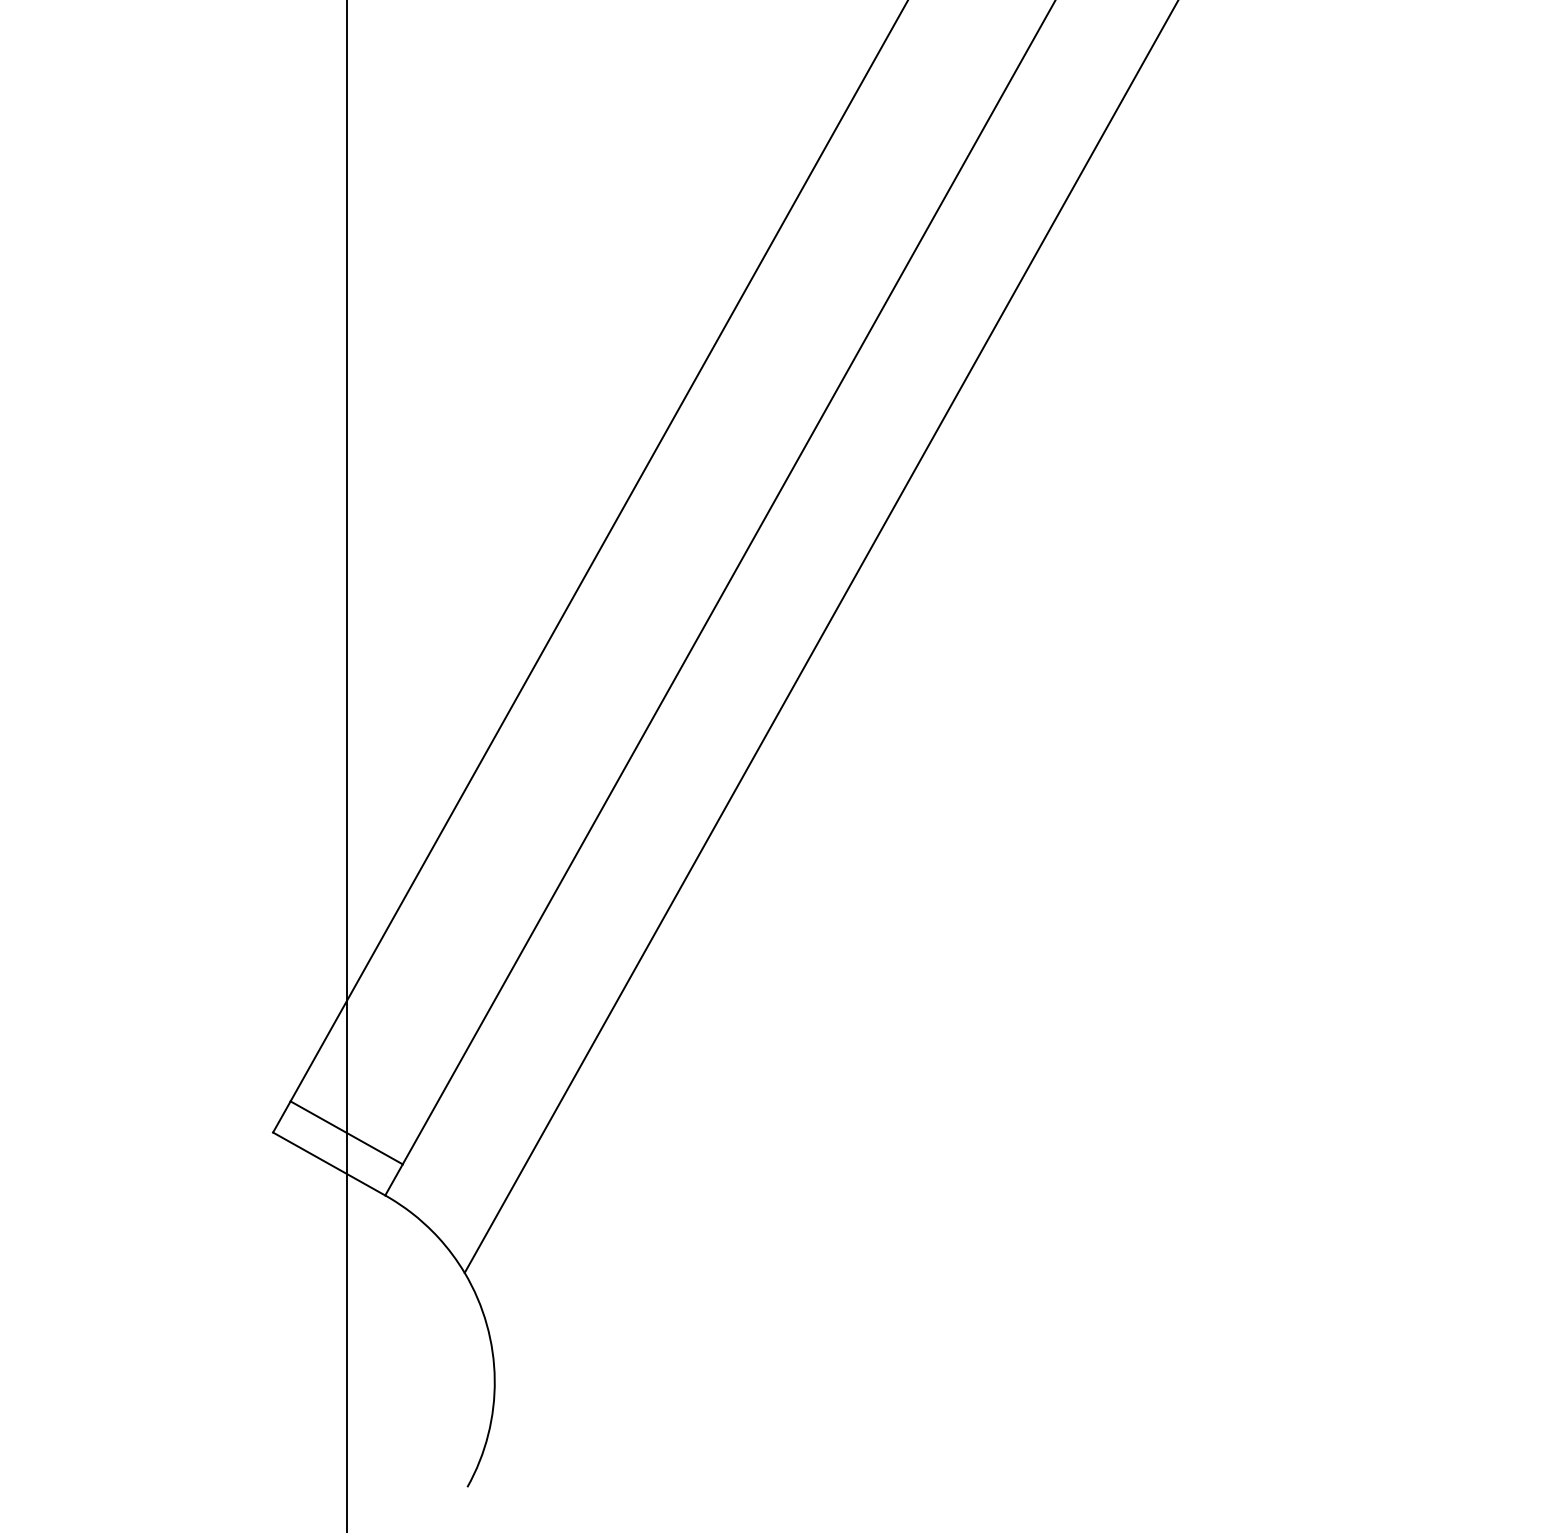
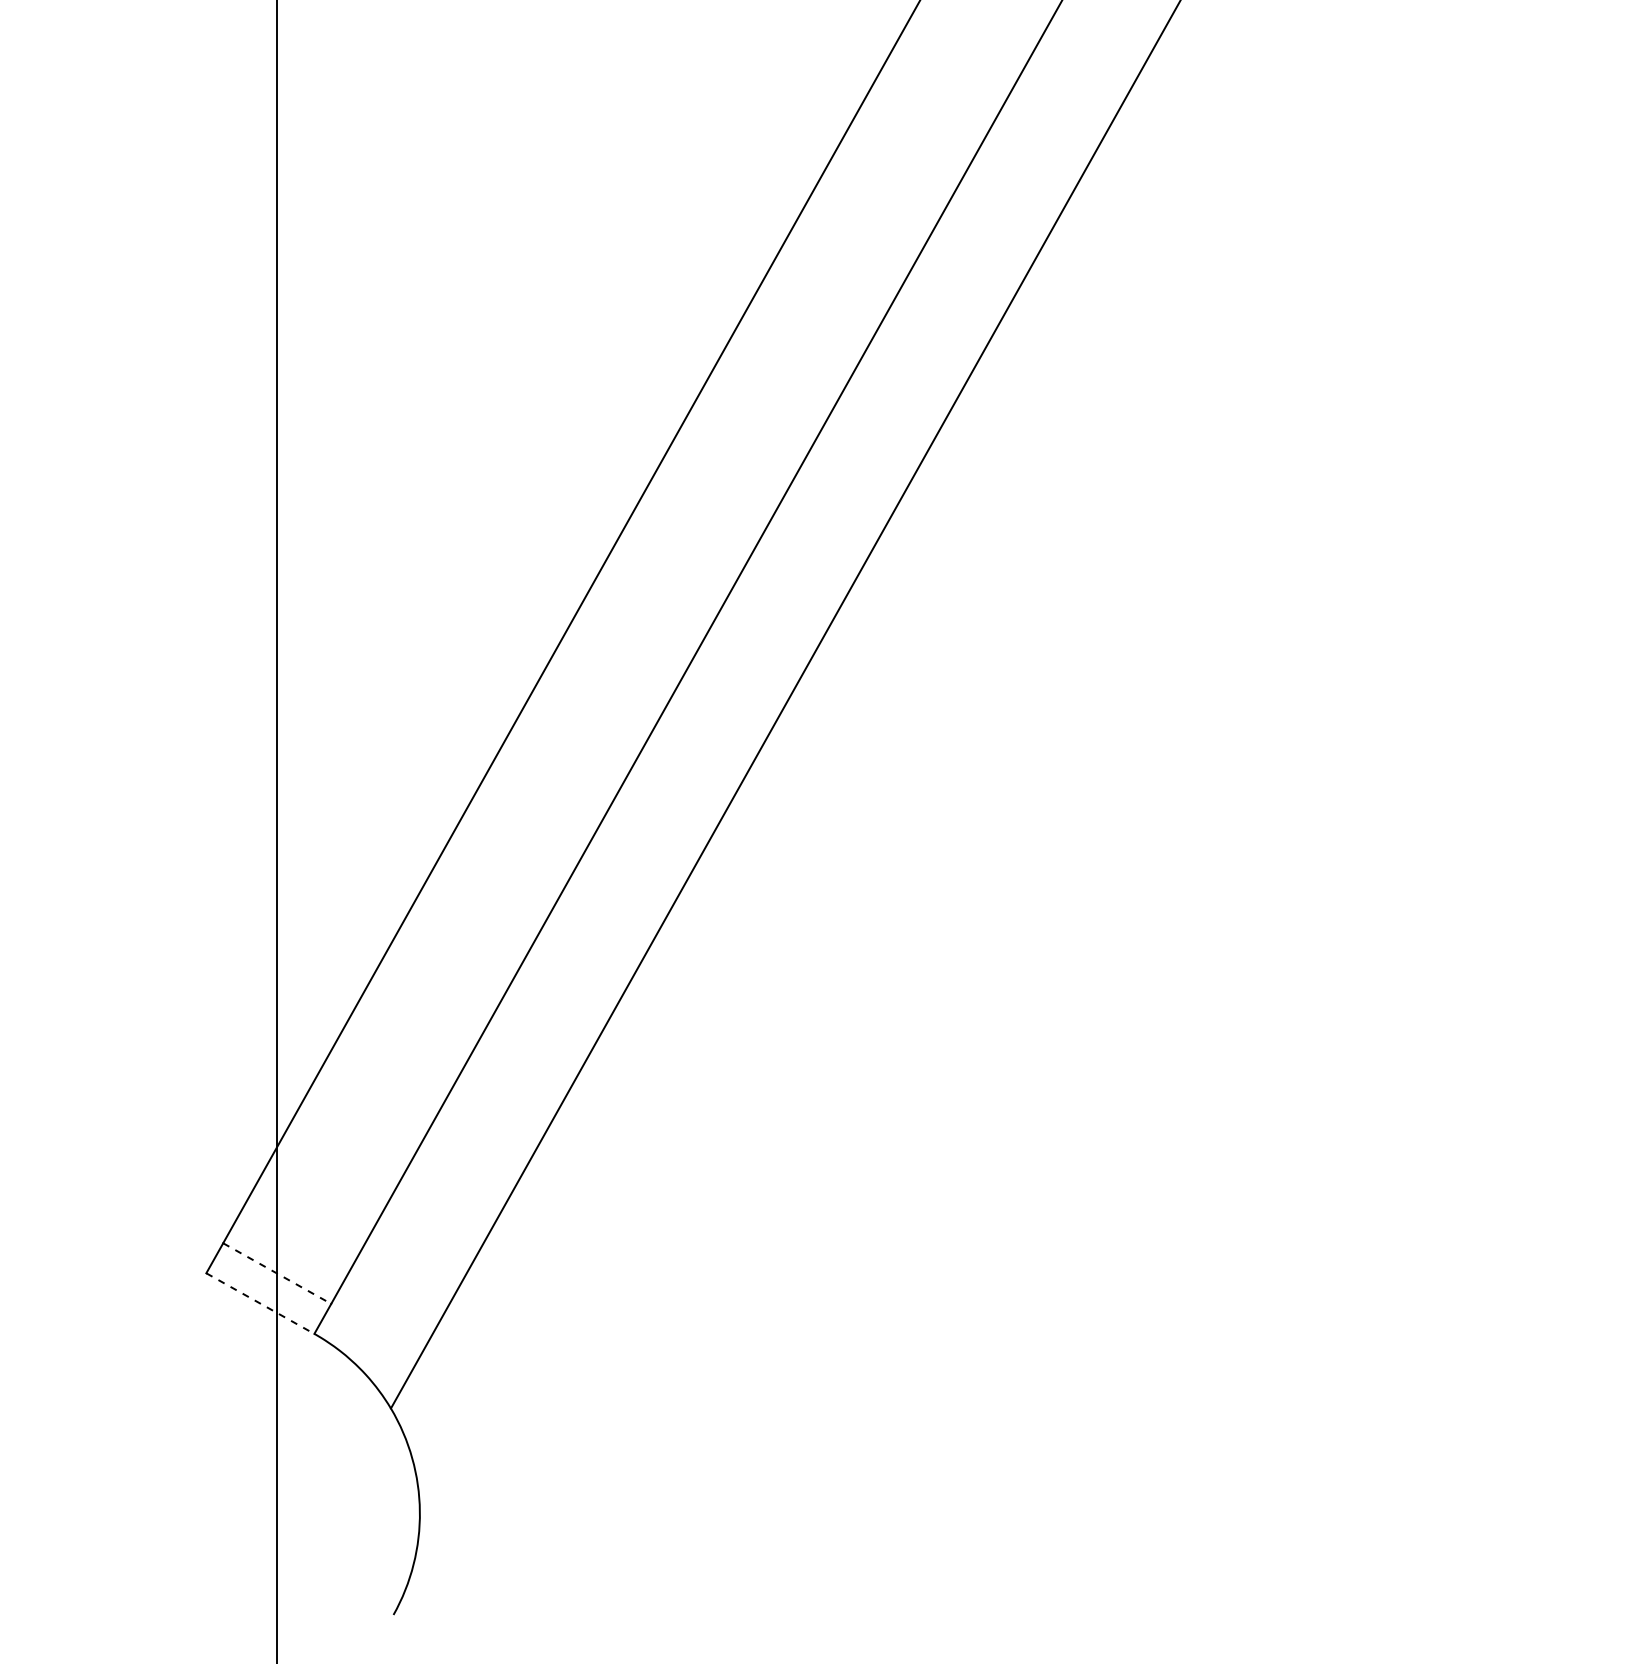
line: (346, 1132) -> (277, 1273), solid -> dashed
line: (329, 1163) -> (260, 1303), solid -> dashed

